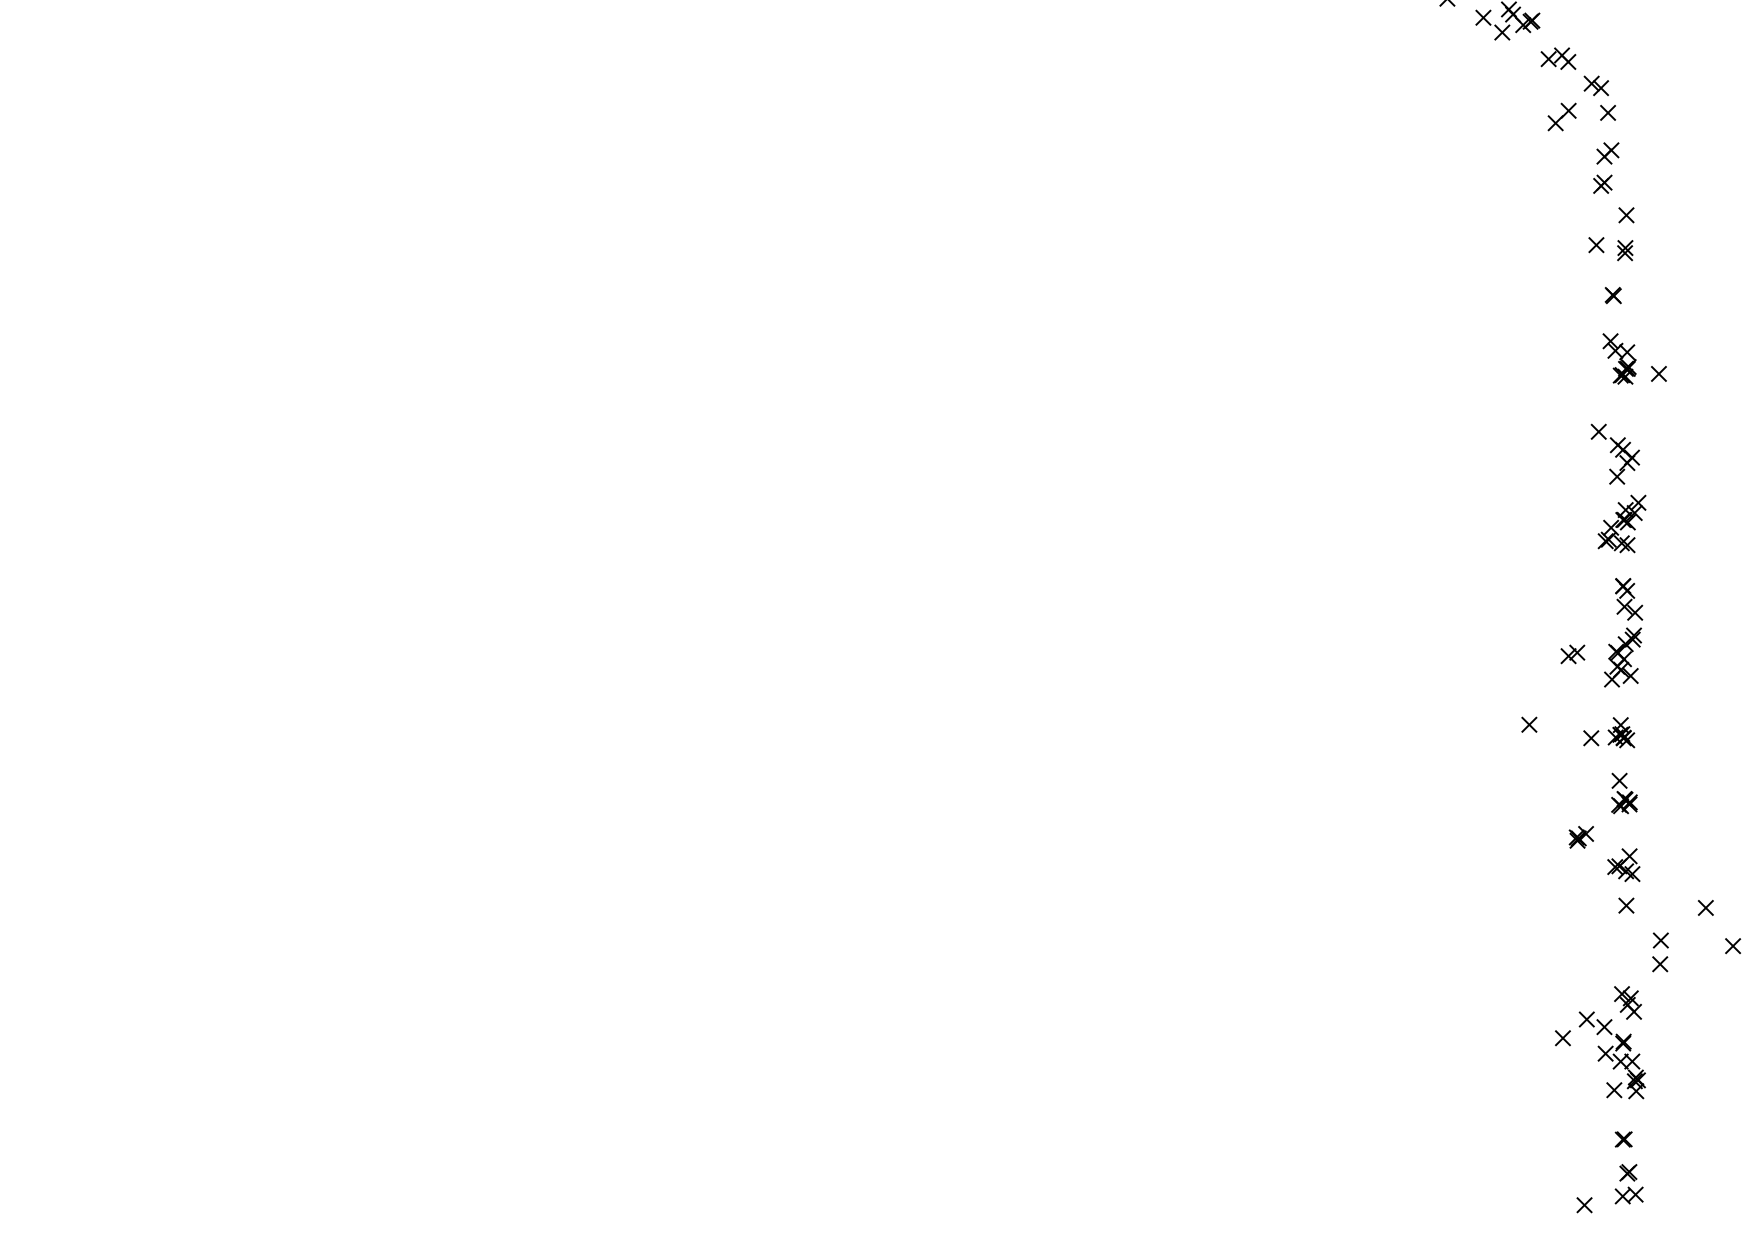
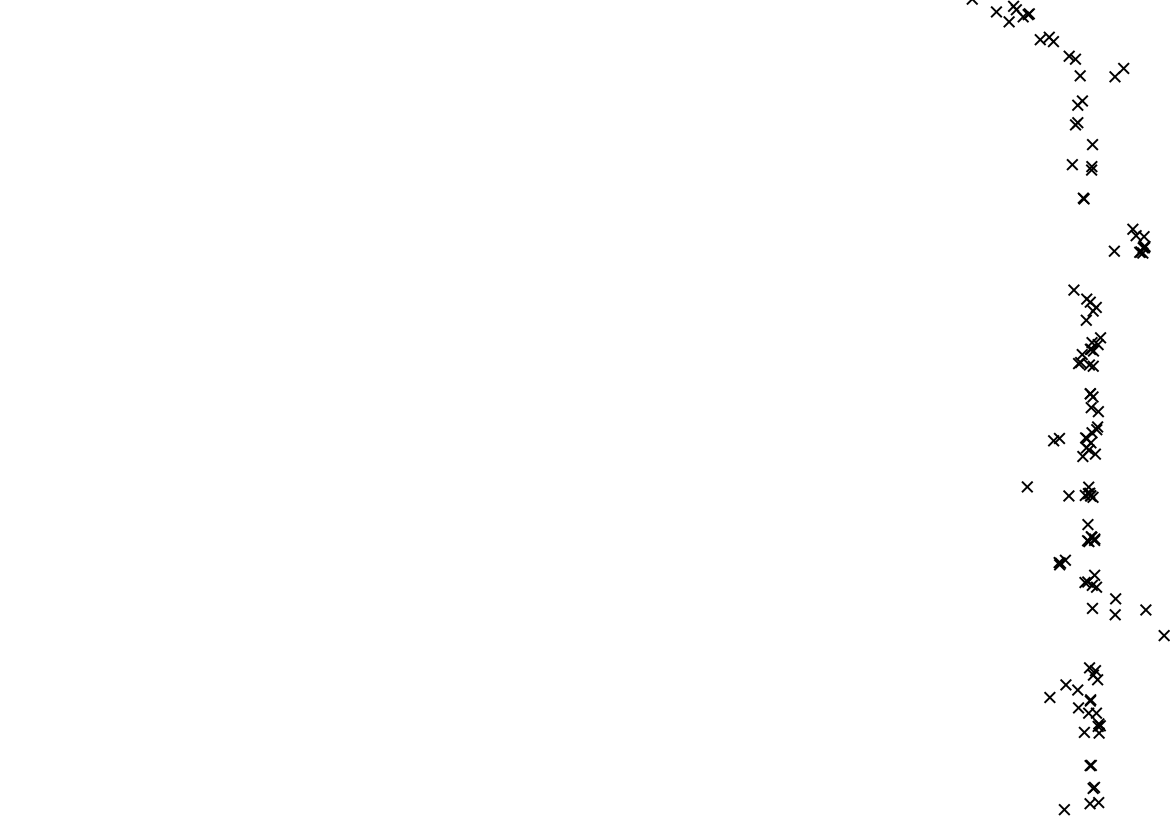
part: (1562, 116) -> (1119, 72), moved
part: (1618, 358) -> (1138, 240), moved
part: (1660, 951) -> (1115, 606), moved

